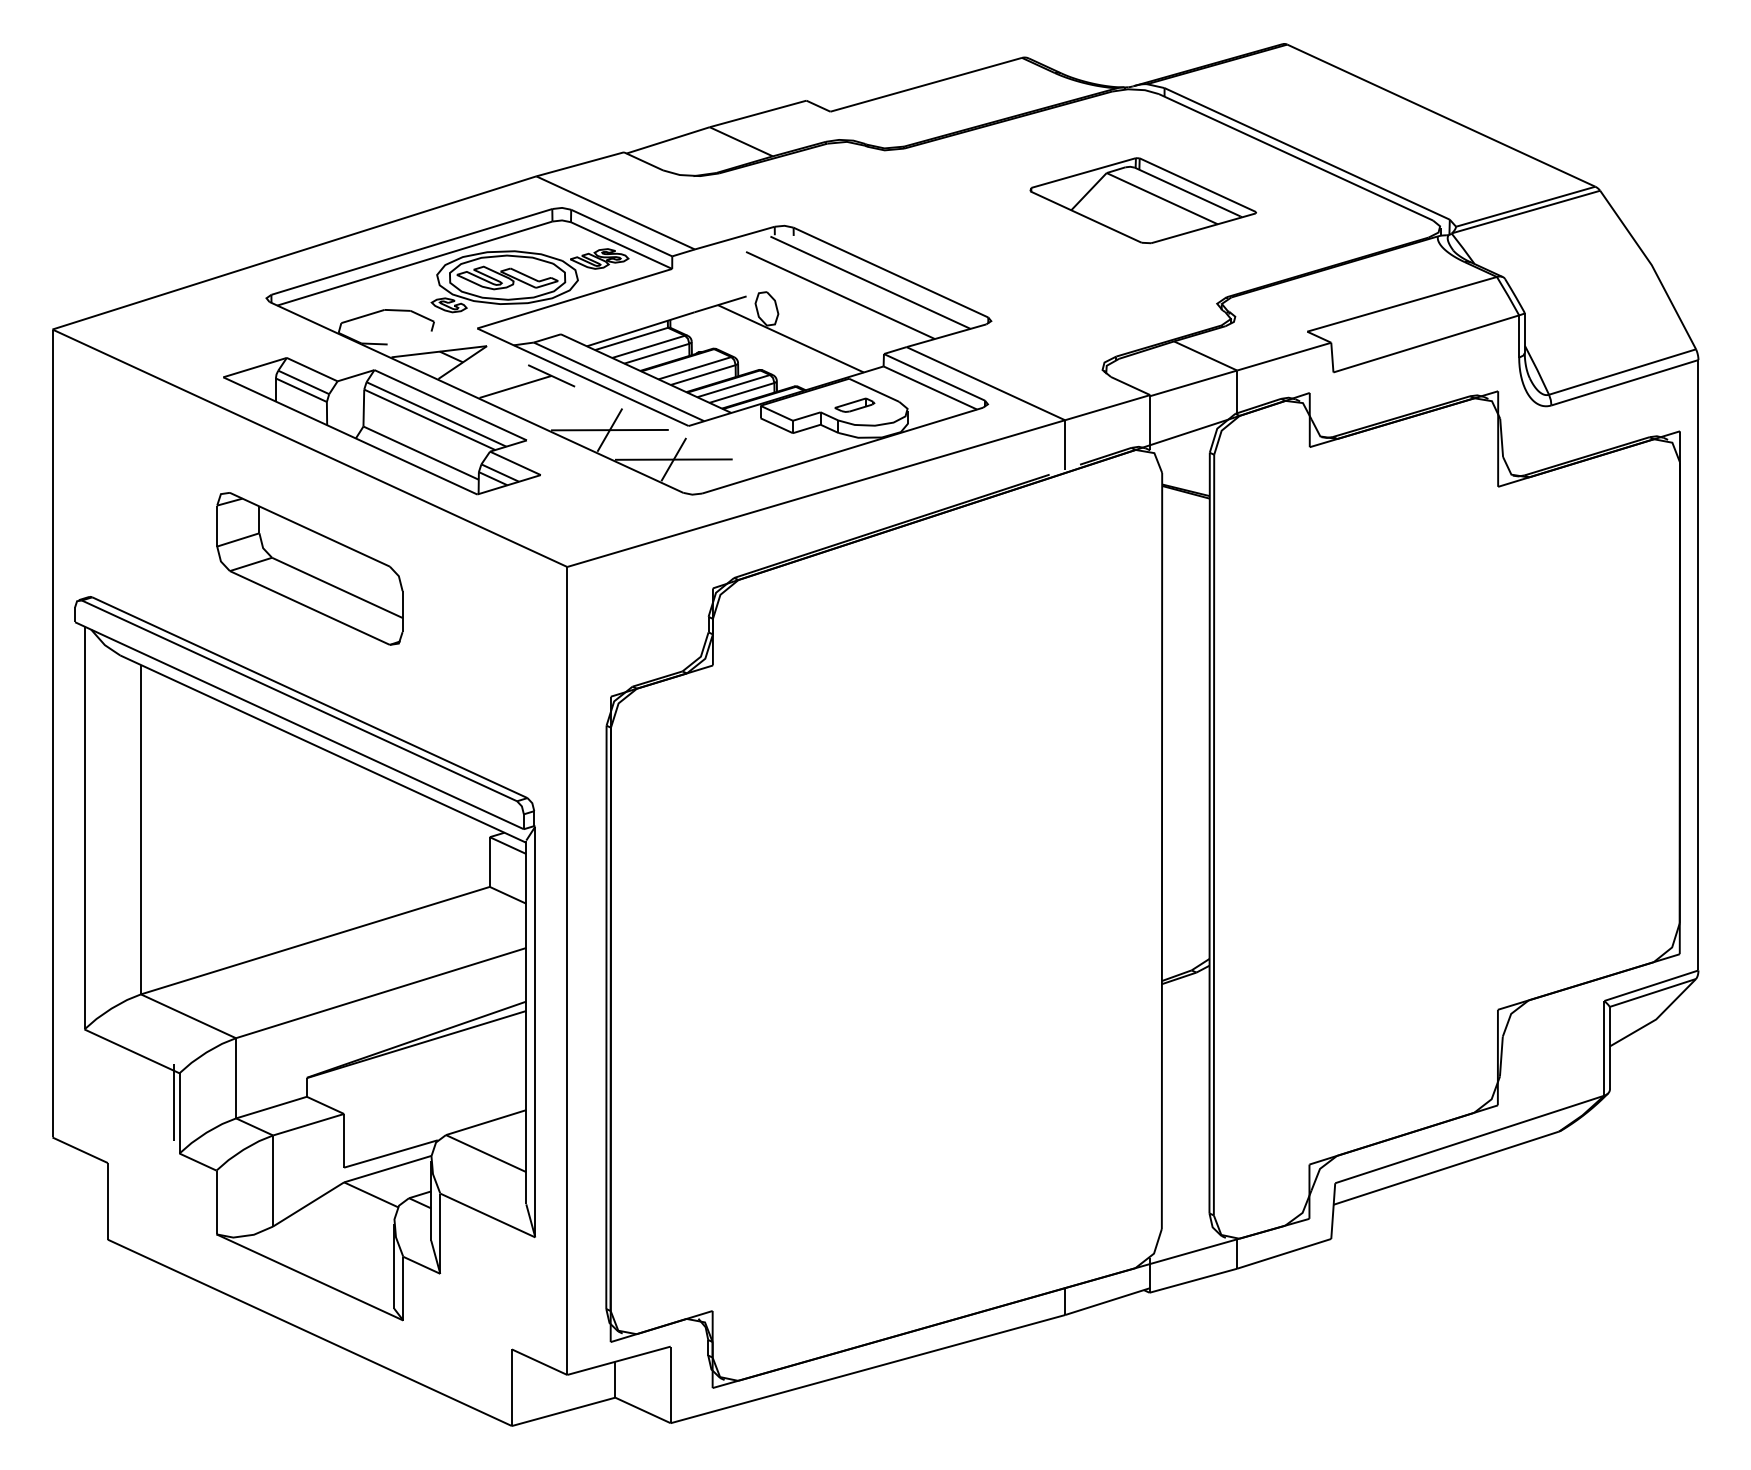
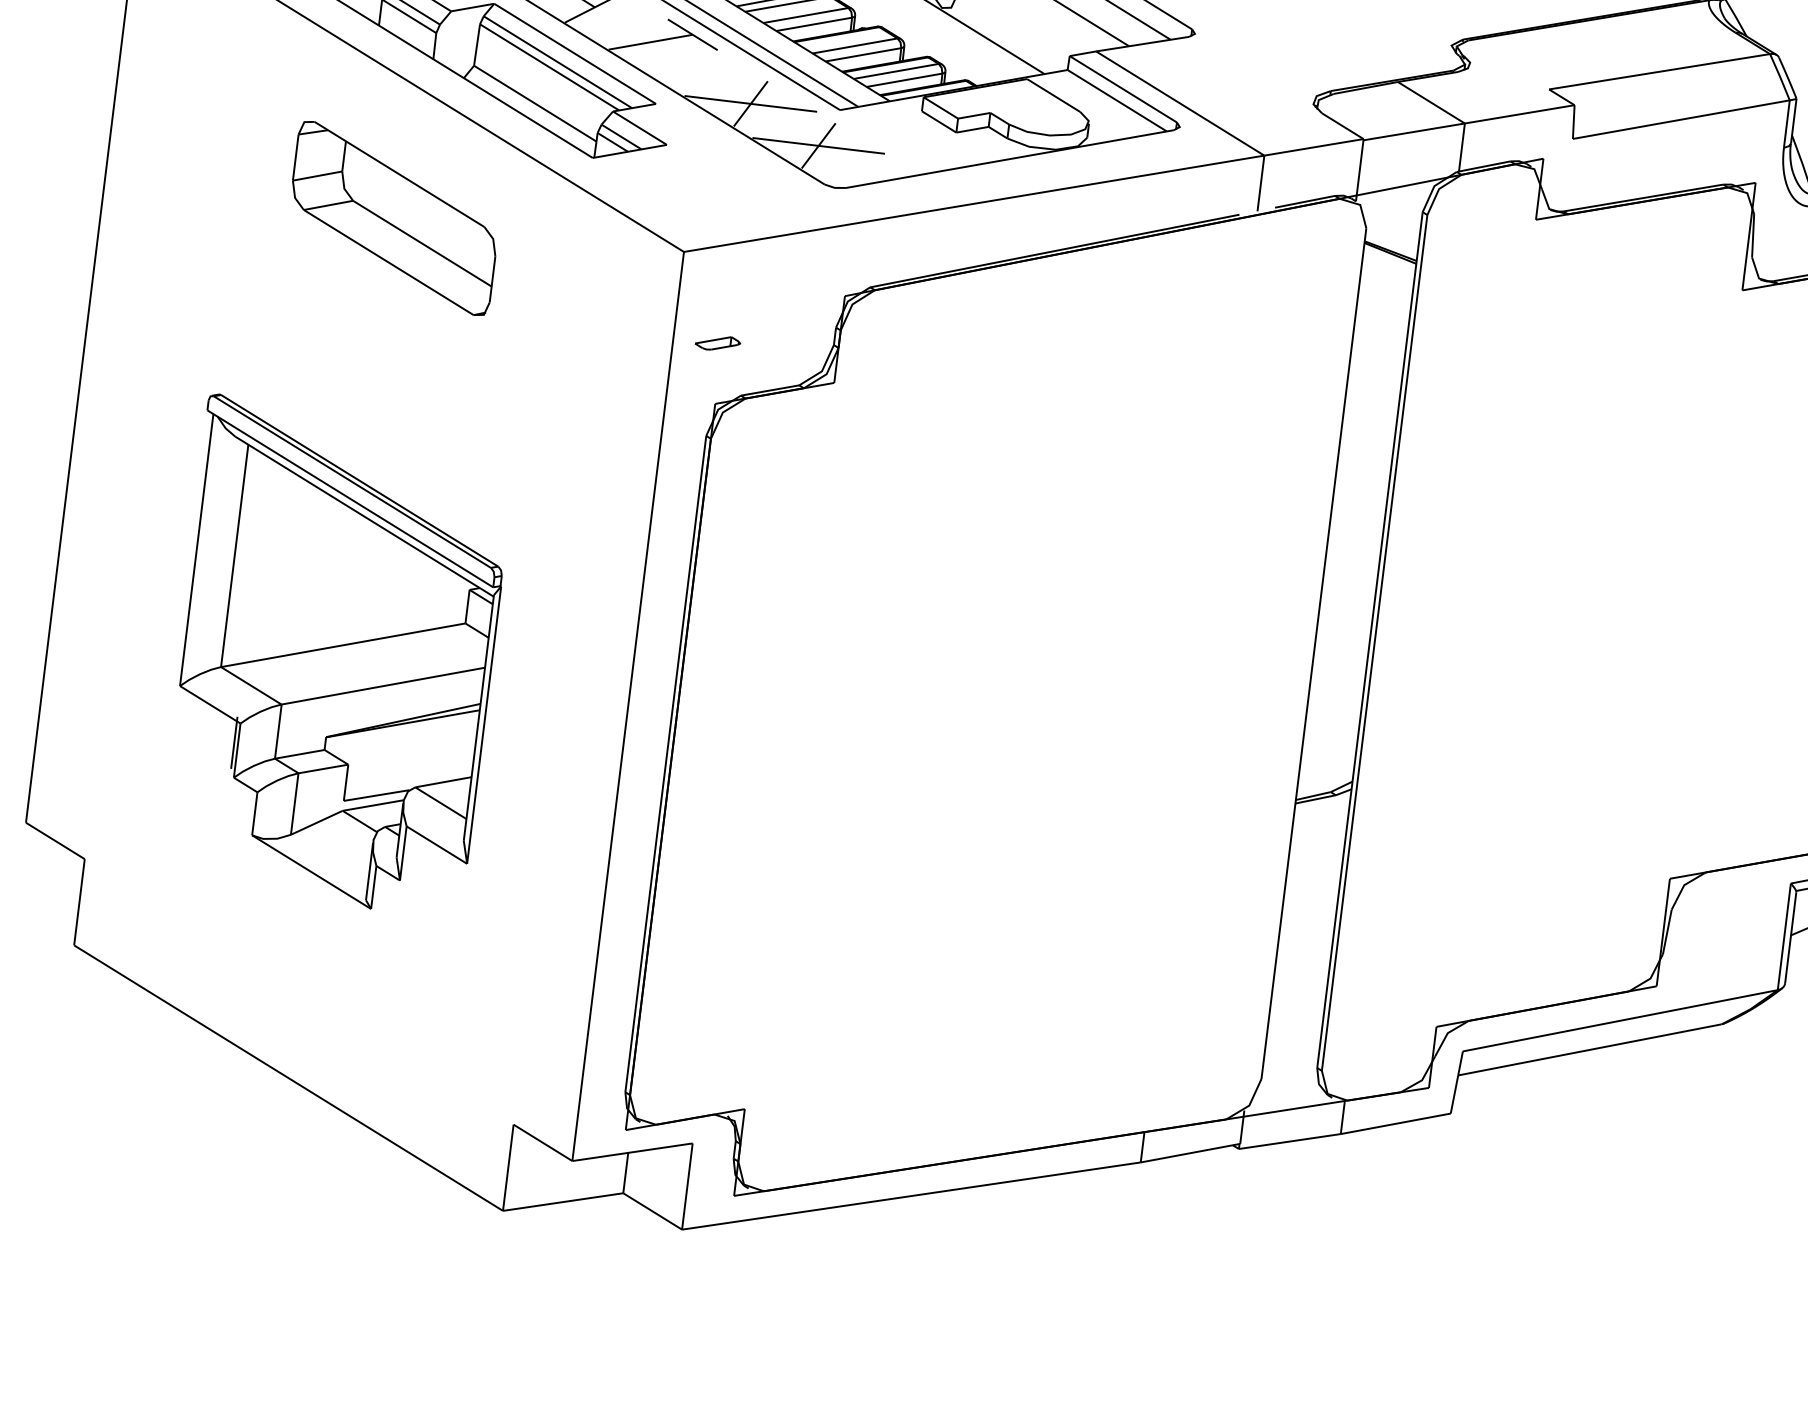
part: (854, 404) -> (717, 342), moved
part: (304, 958) -> (334, 656), size x0.6

